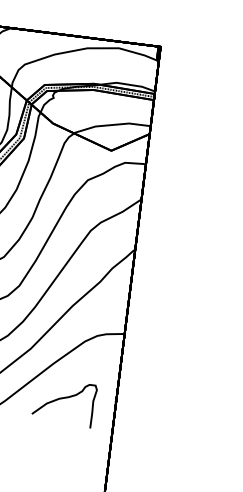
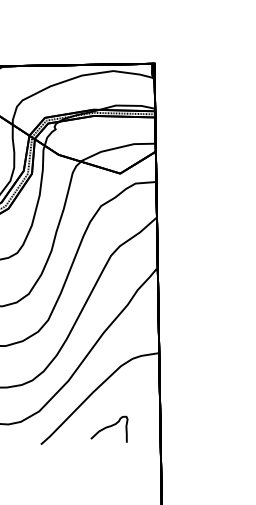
part: (64, 402) -> (109, 429), size x0.6

